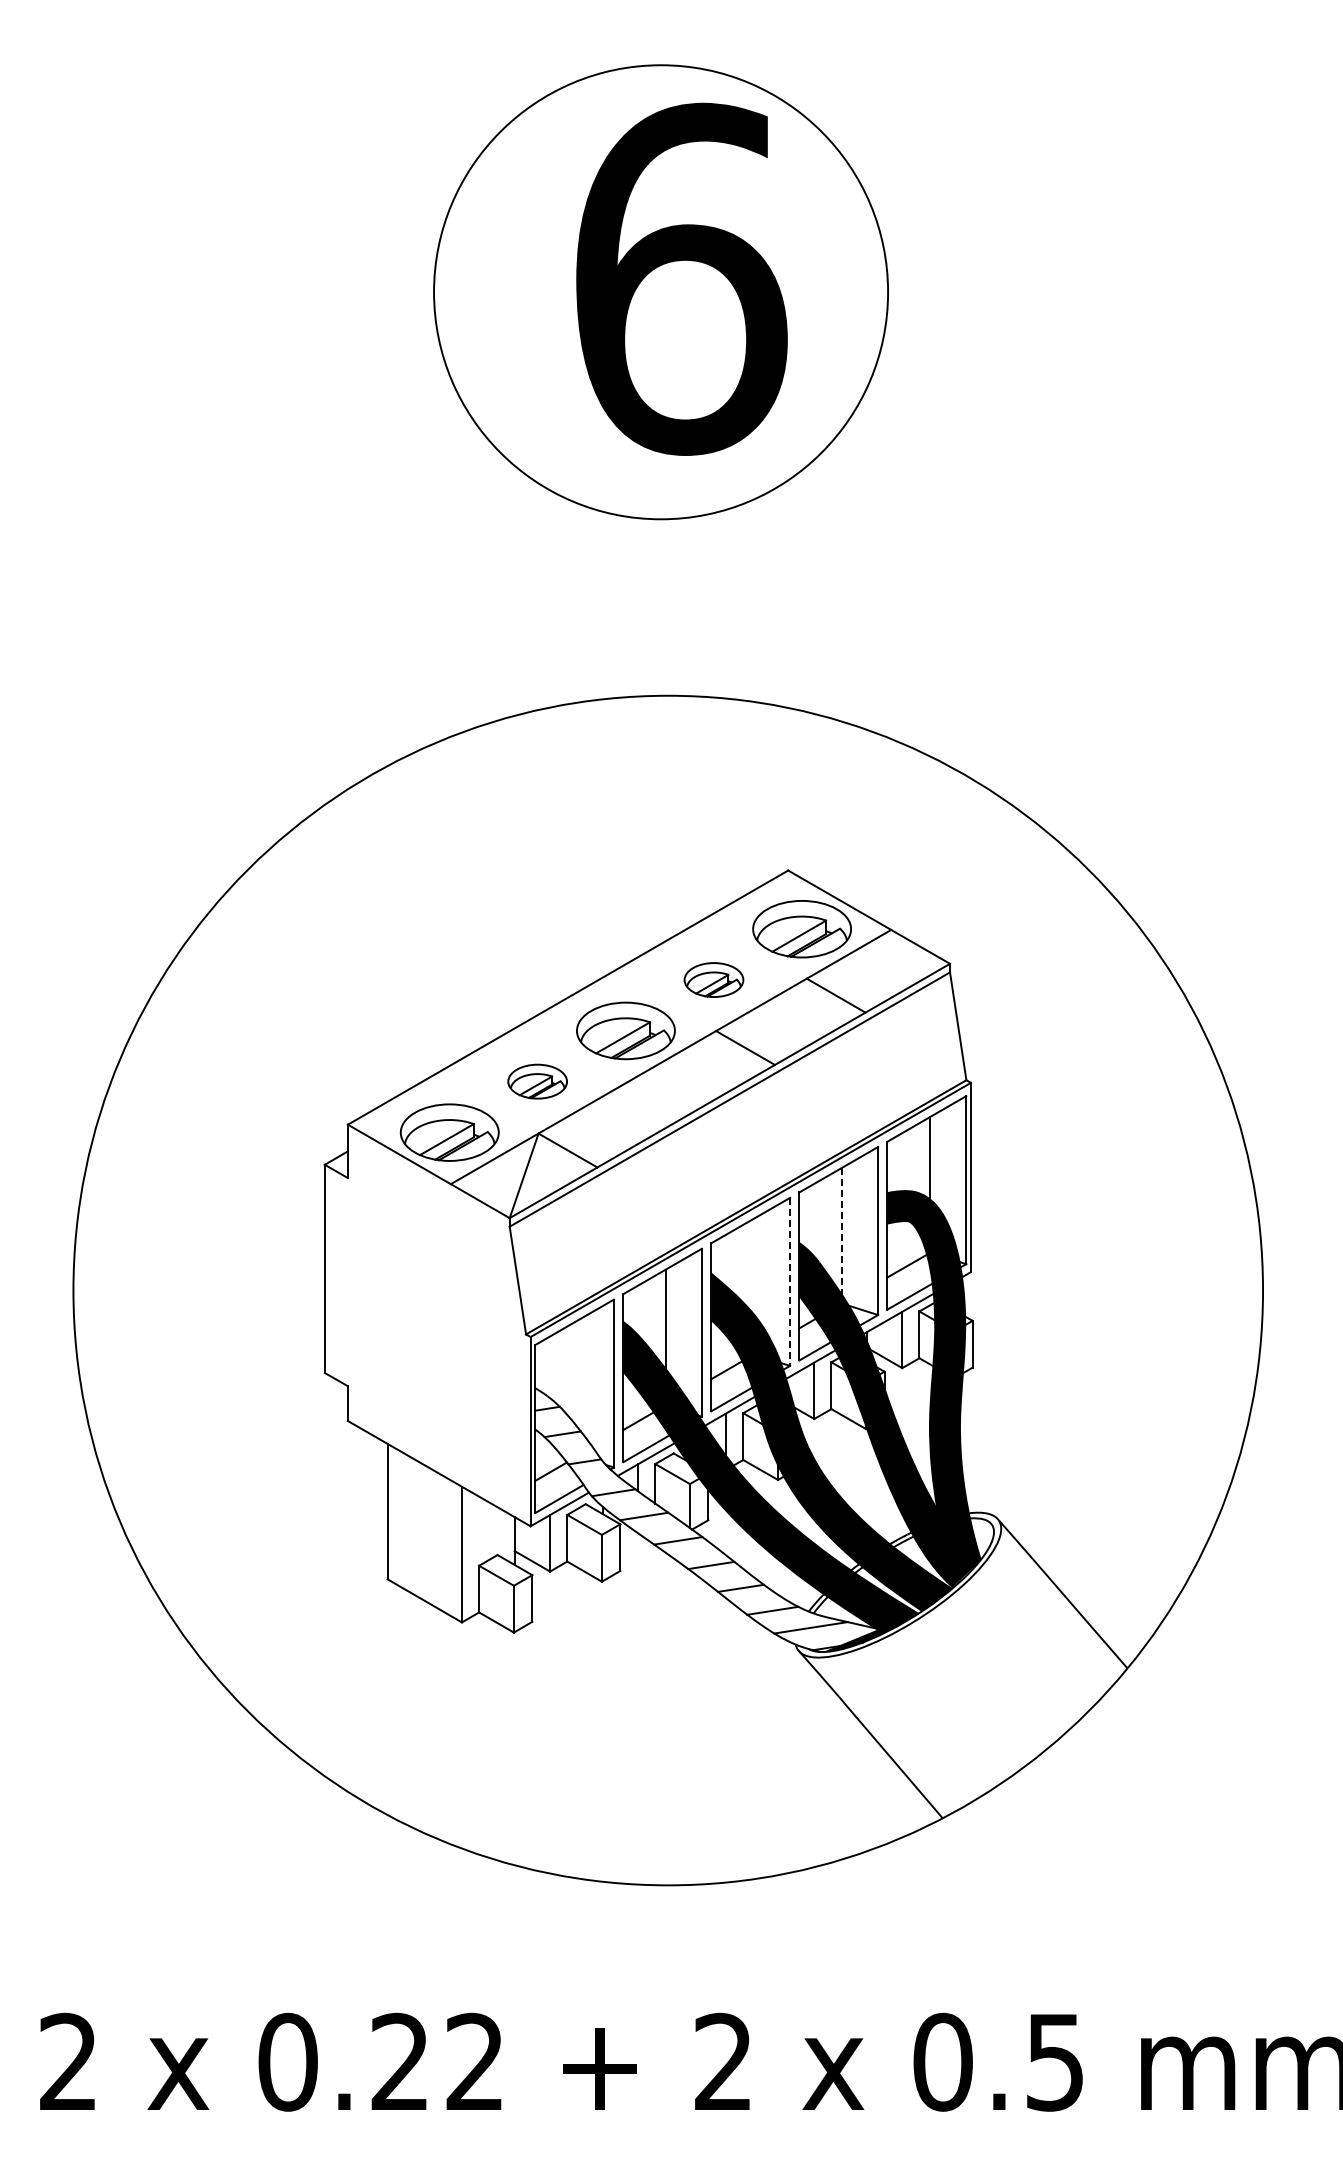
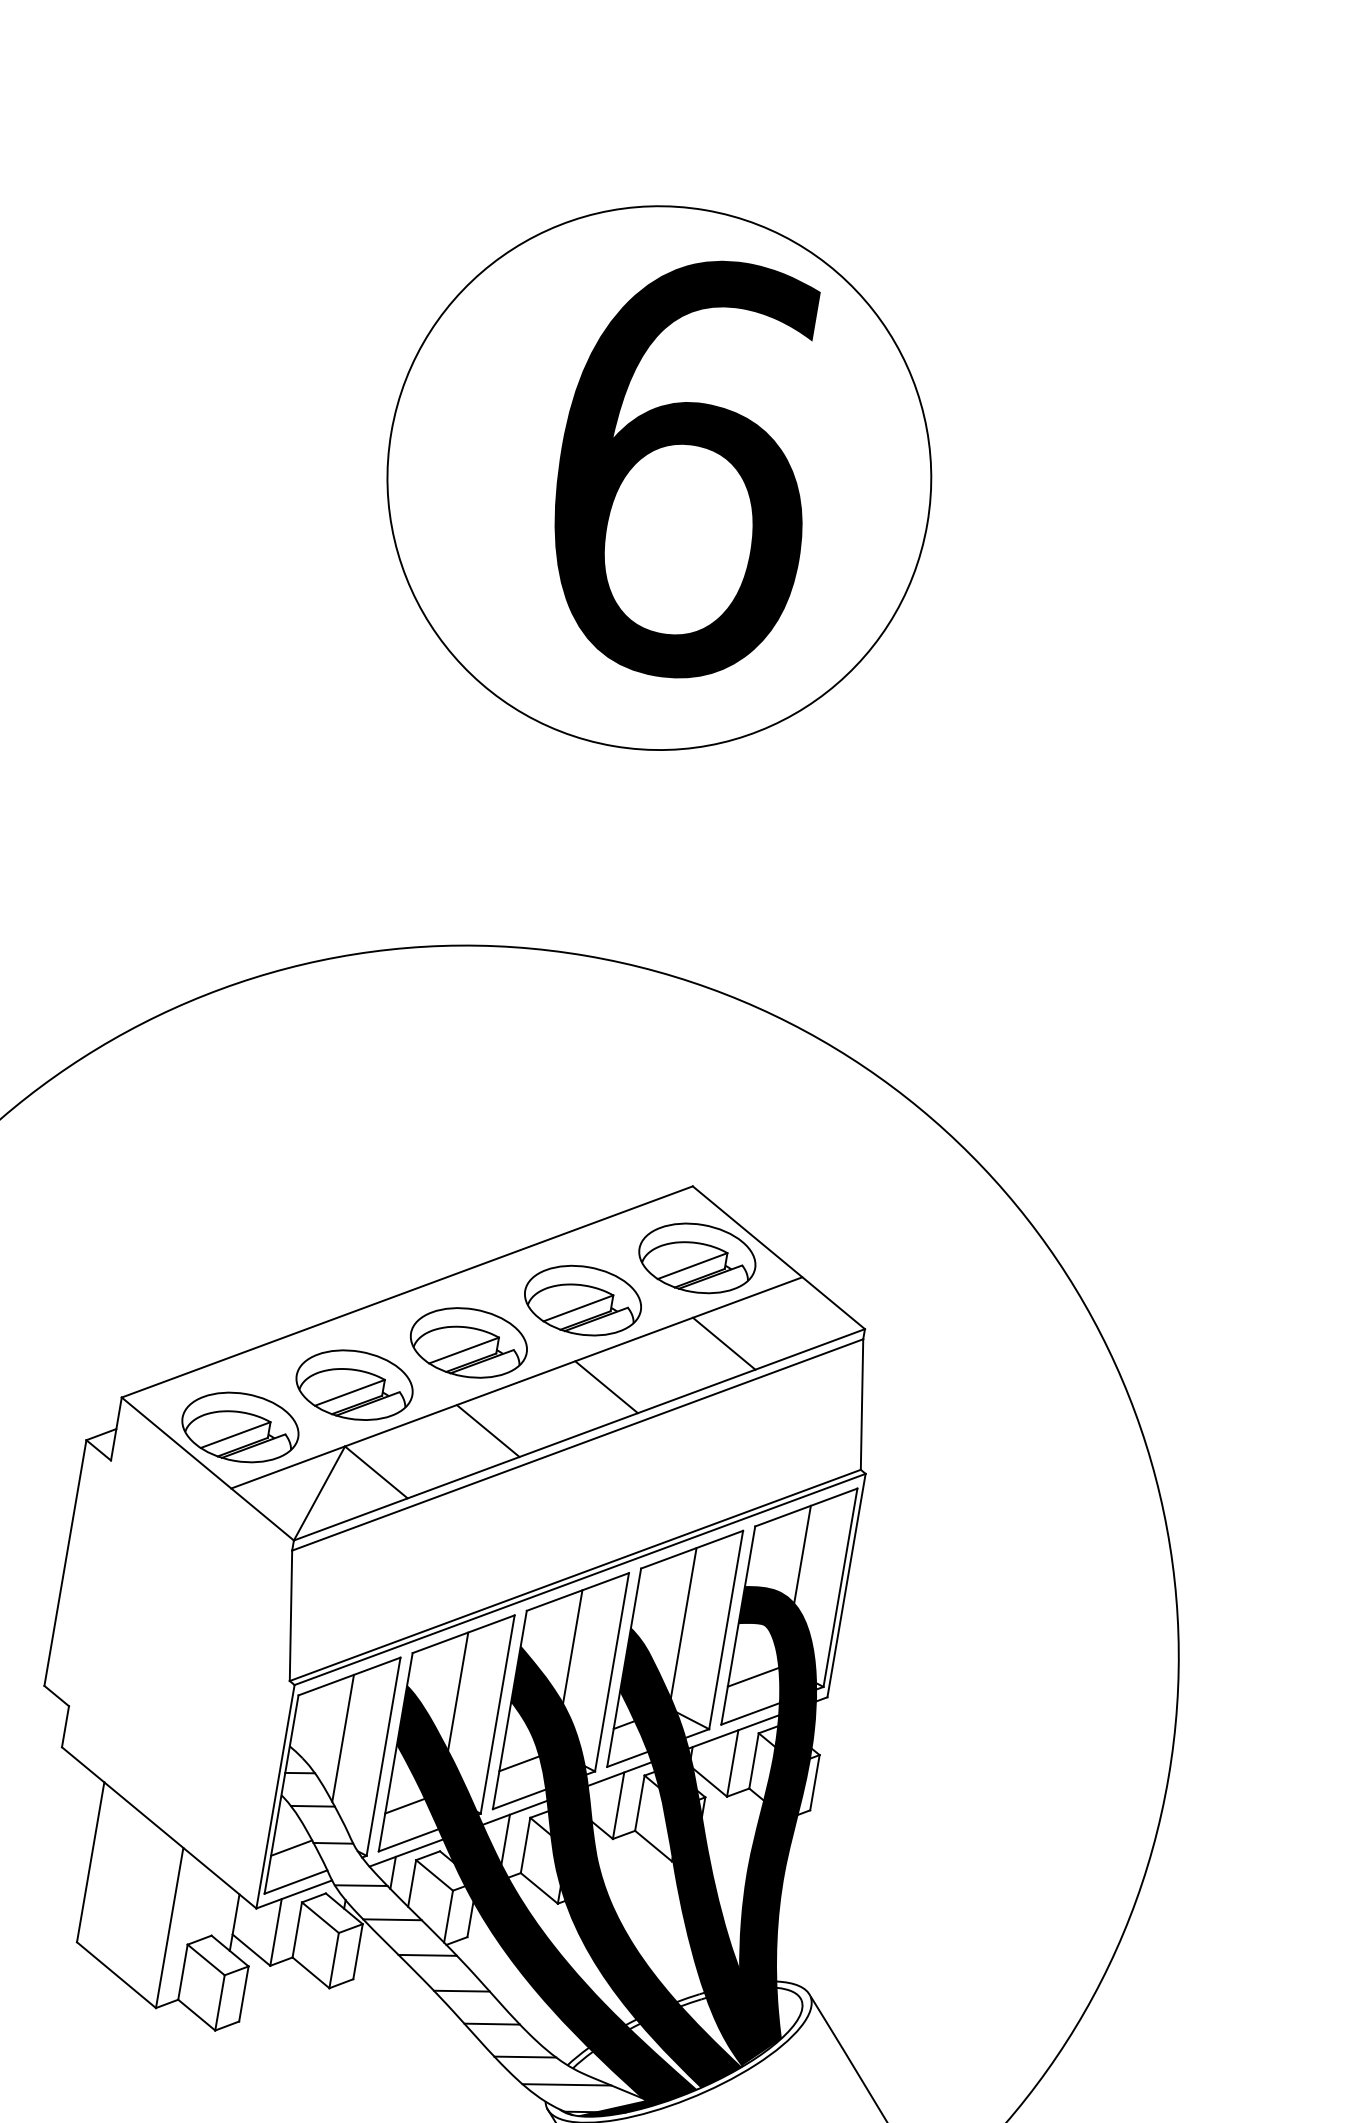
part: (713, 979) -> (582, 1299), size x1.67
part: (537, 1081) -> (354, 1384), size x1.67
line: (653, 1100) -> (487, 1430), added
line: (842, 1231) -> (684, 1623), dashed -> solid
line: (754, 1266) -> (573, 1646), added
line: (790, 1282) -> (612, 1673), dashed -> solid
line: (578, 1373) -> (343, 1737), added

